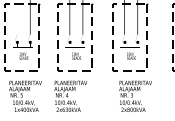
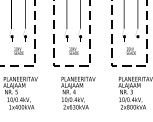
text: (70, 95) -> (78, 92), moved

